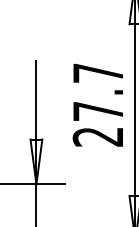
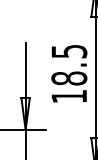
text: (98, 105) -> (69, 74), 27.7 -> 18.5

